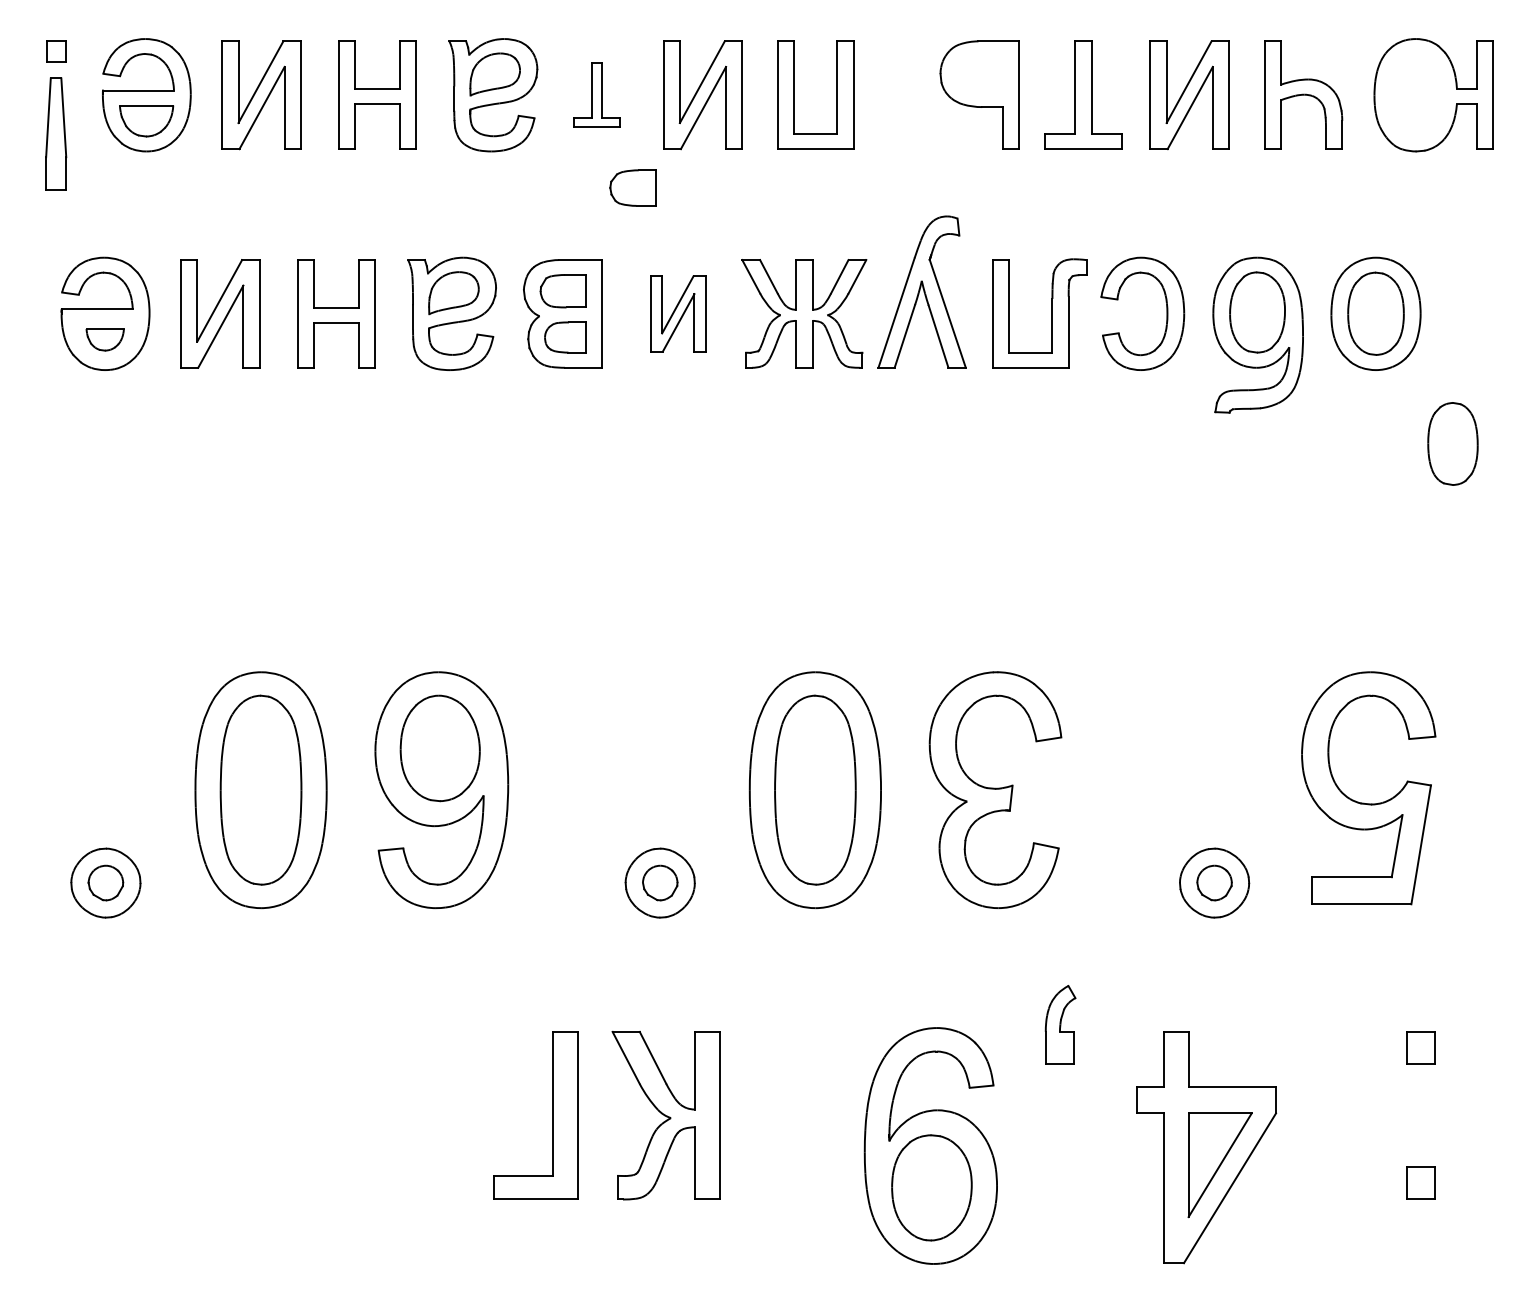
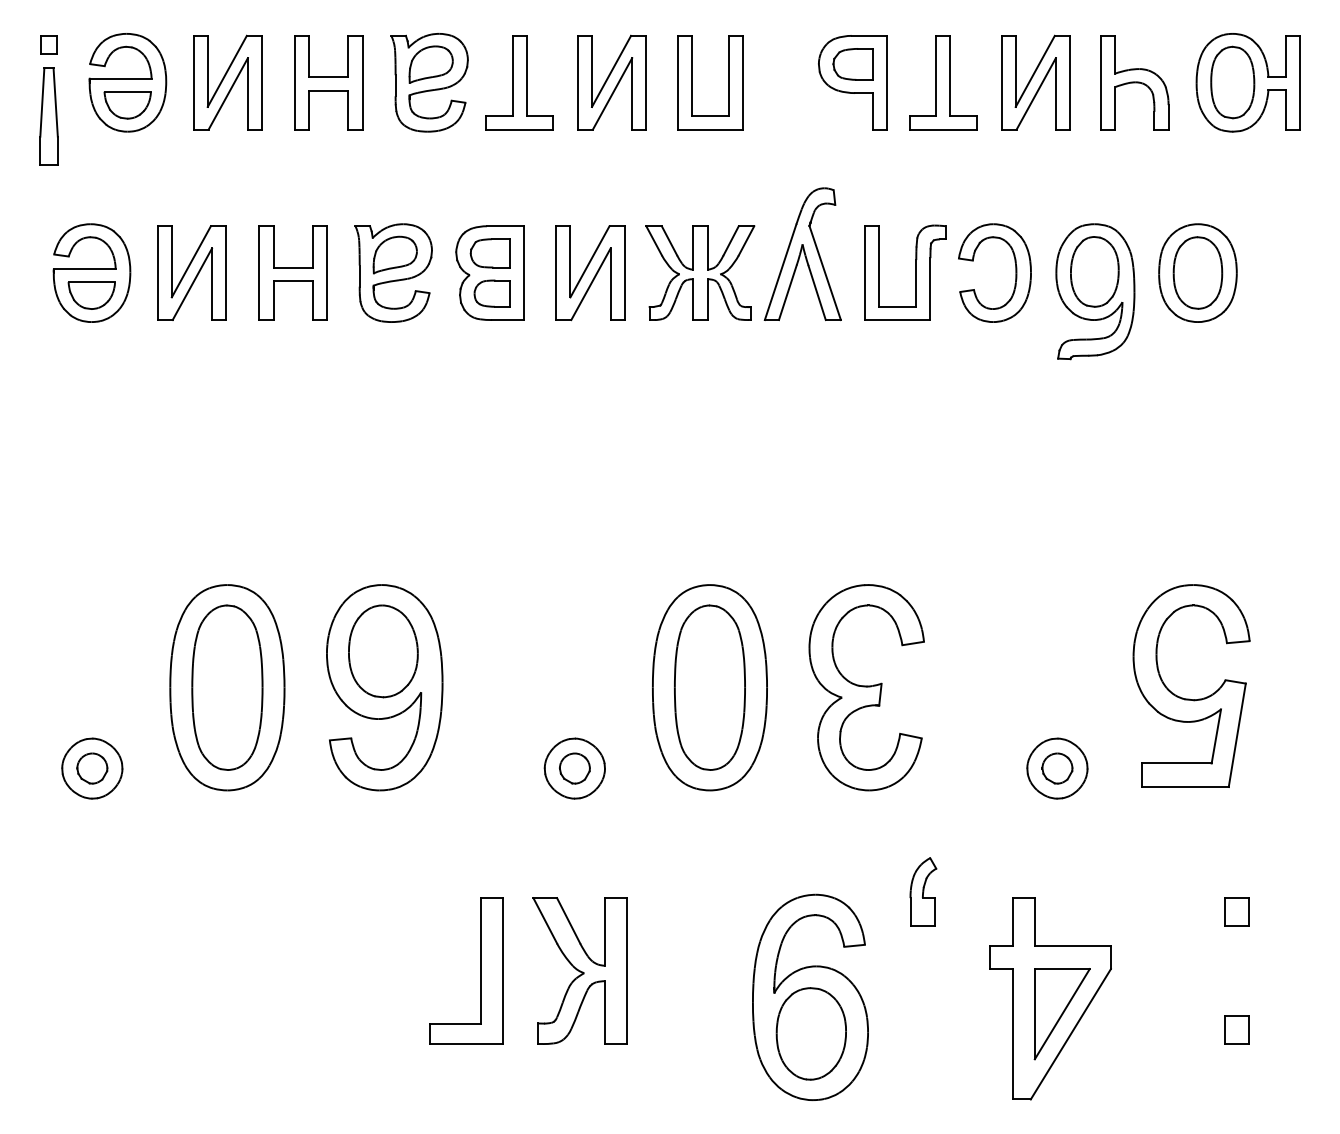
part: (596, 94) -> (519, 82), size x1.67
part: (632, 187) -> (852, 63), moved
part: (678, 313) -> (590, 272), size x1.43
part: (104, 339) -> (91, 295), size x1.43
part: (1452, 443) -> (1232, 82), moved

